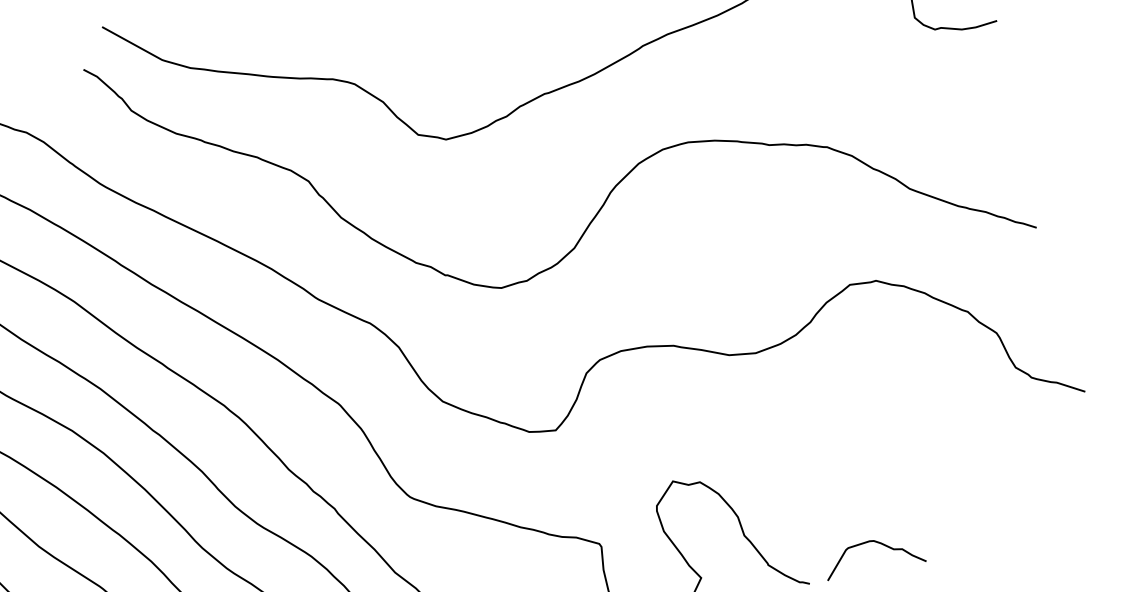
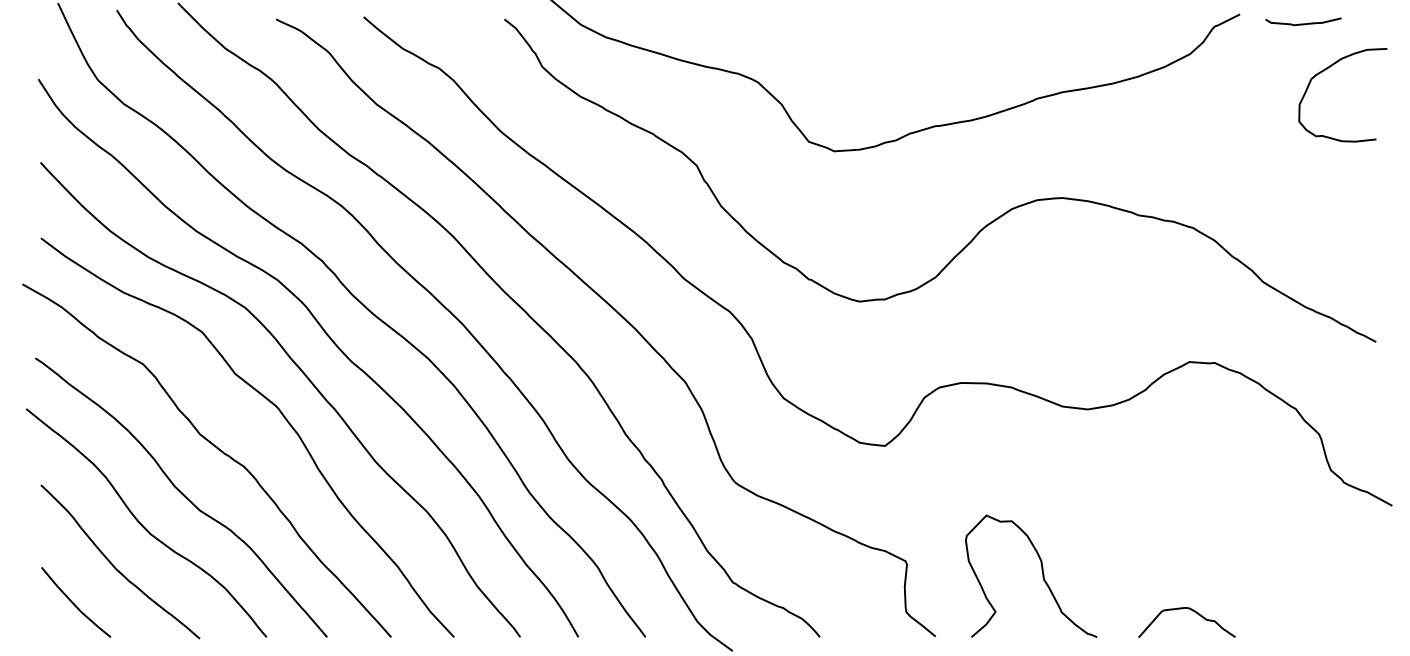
curve: (877, 543) -> (1192, 611), moved

